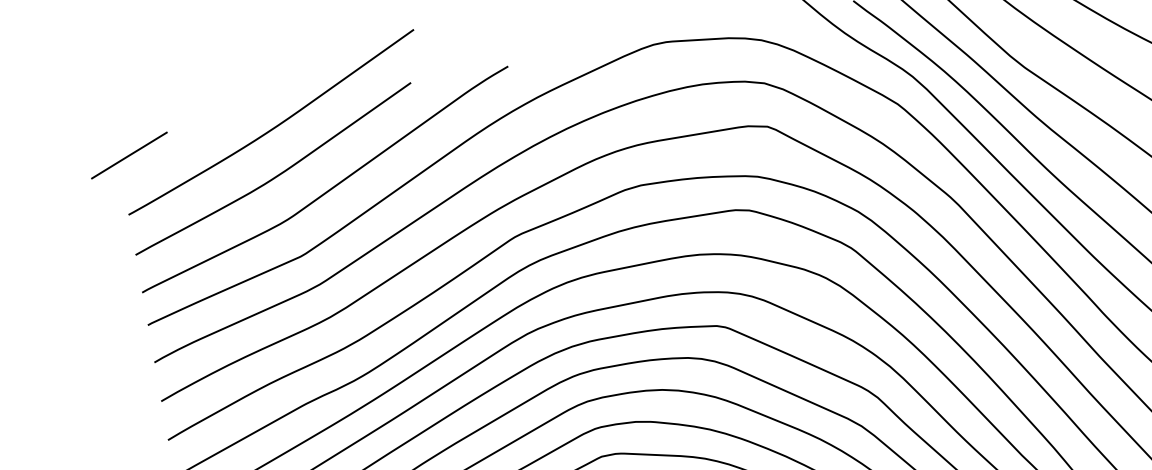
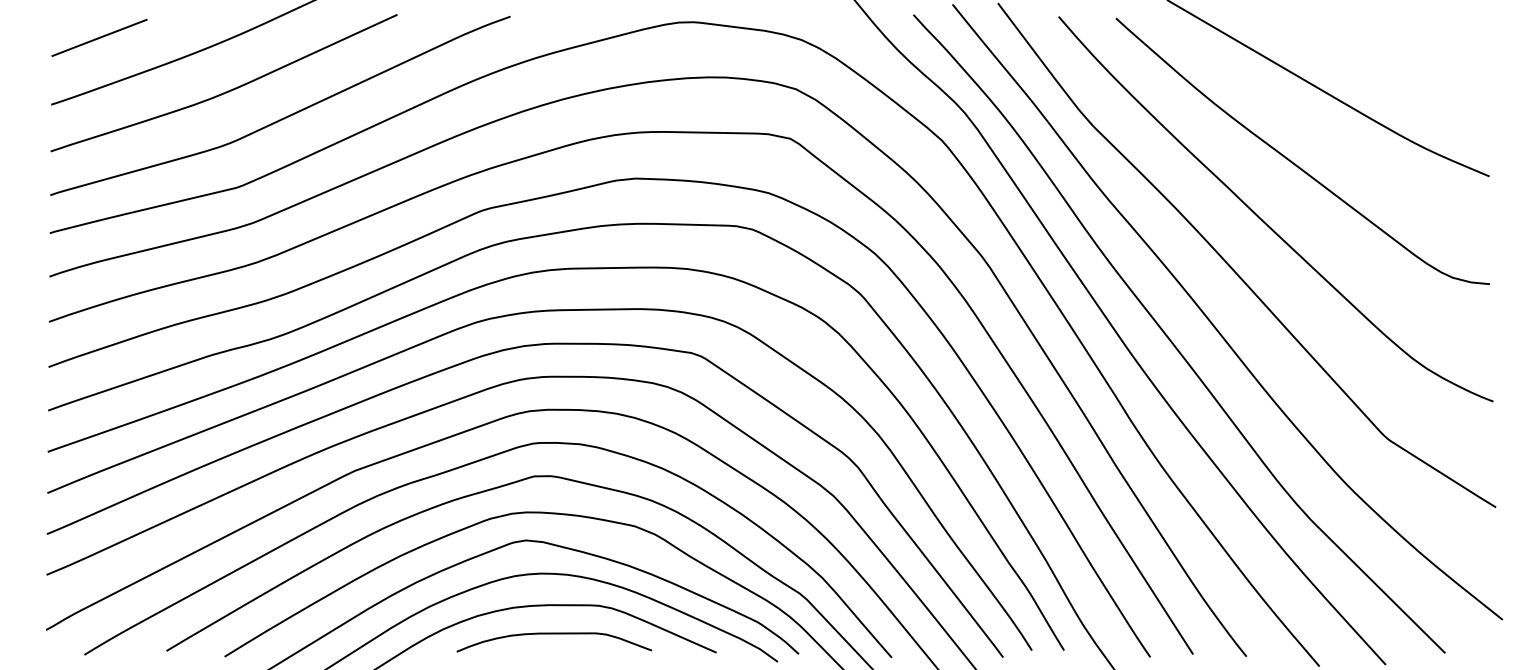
line: (129, 155) -> (99, 37), moved

